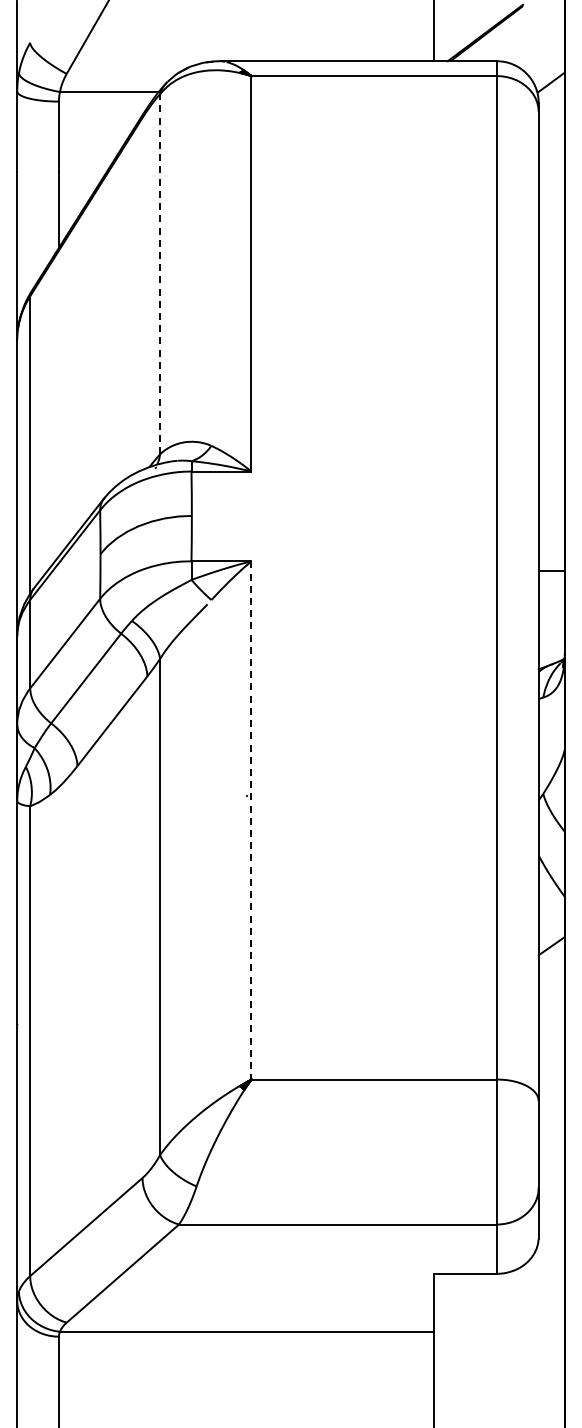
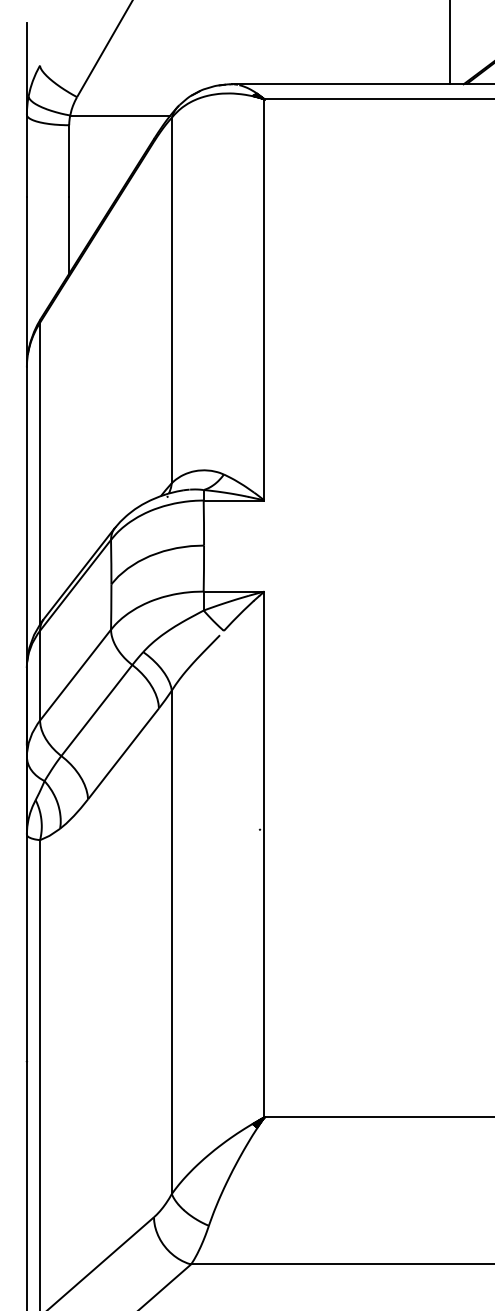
line: (160, 273) -> (172, 299), dashed -> solid
line: (251, 820) -> (264, 854), dashed -> solid

